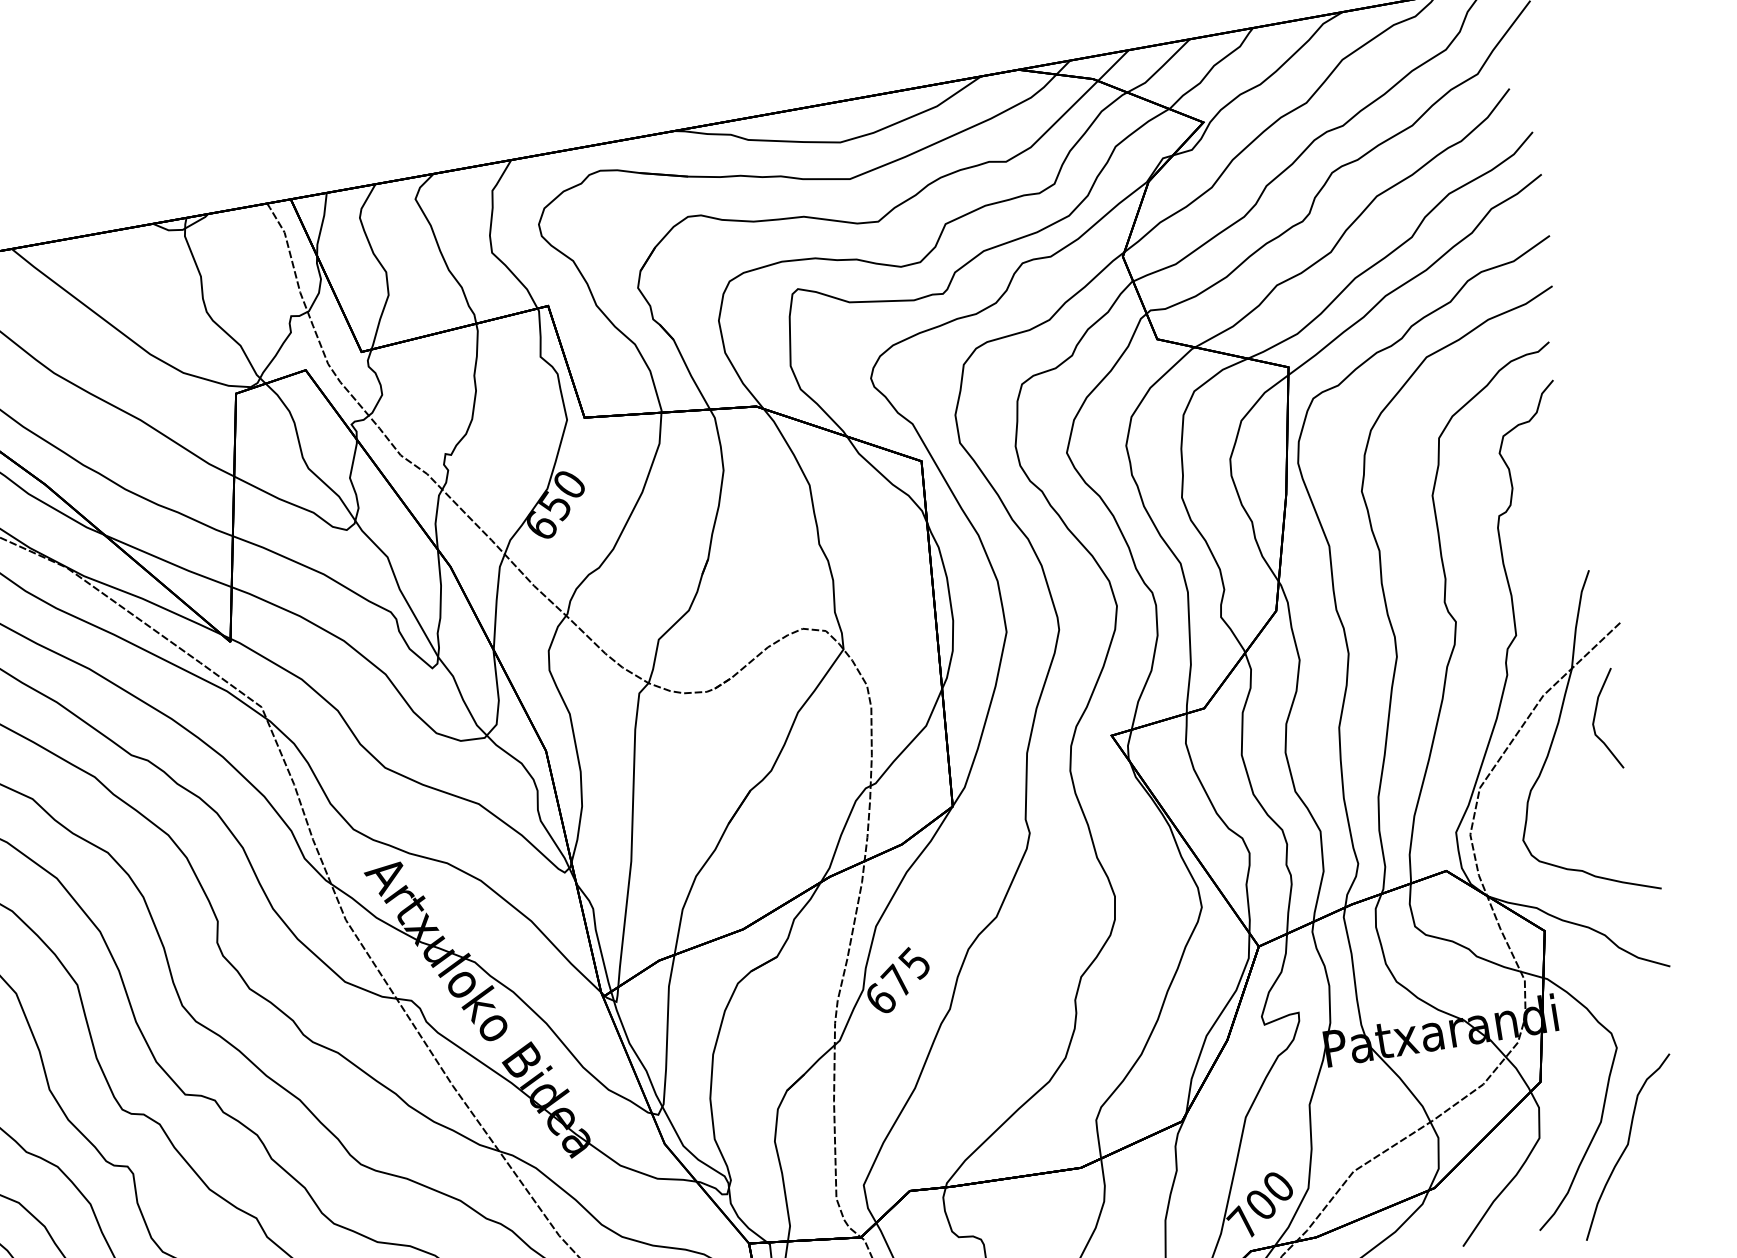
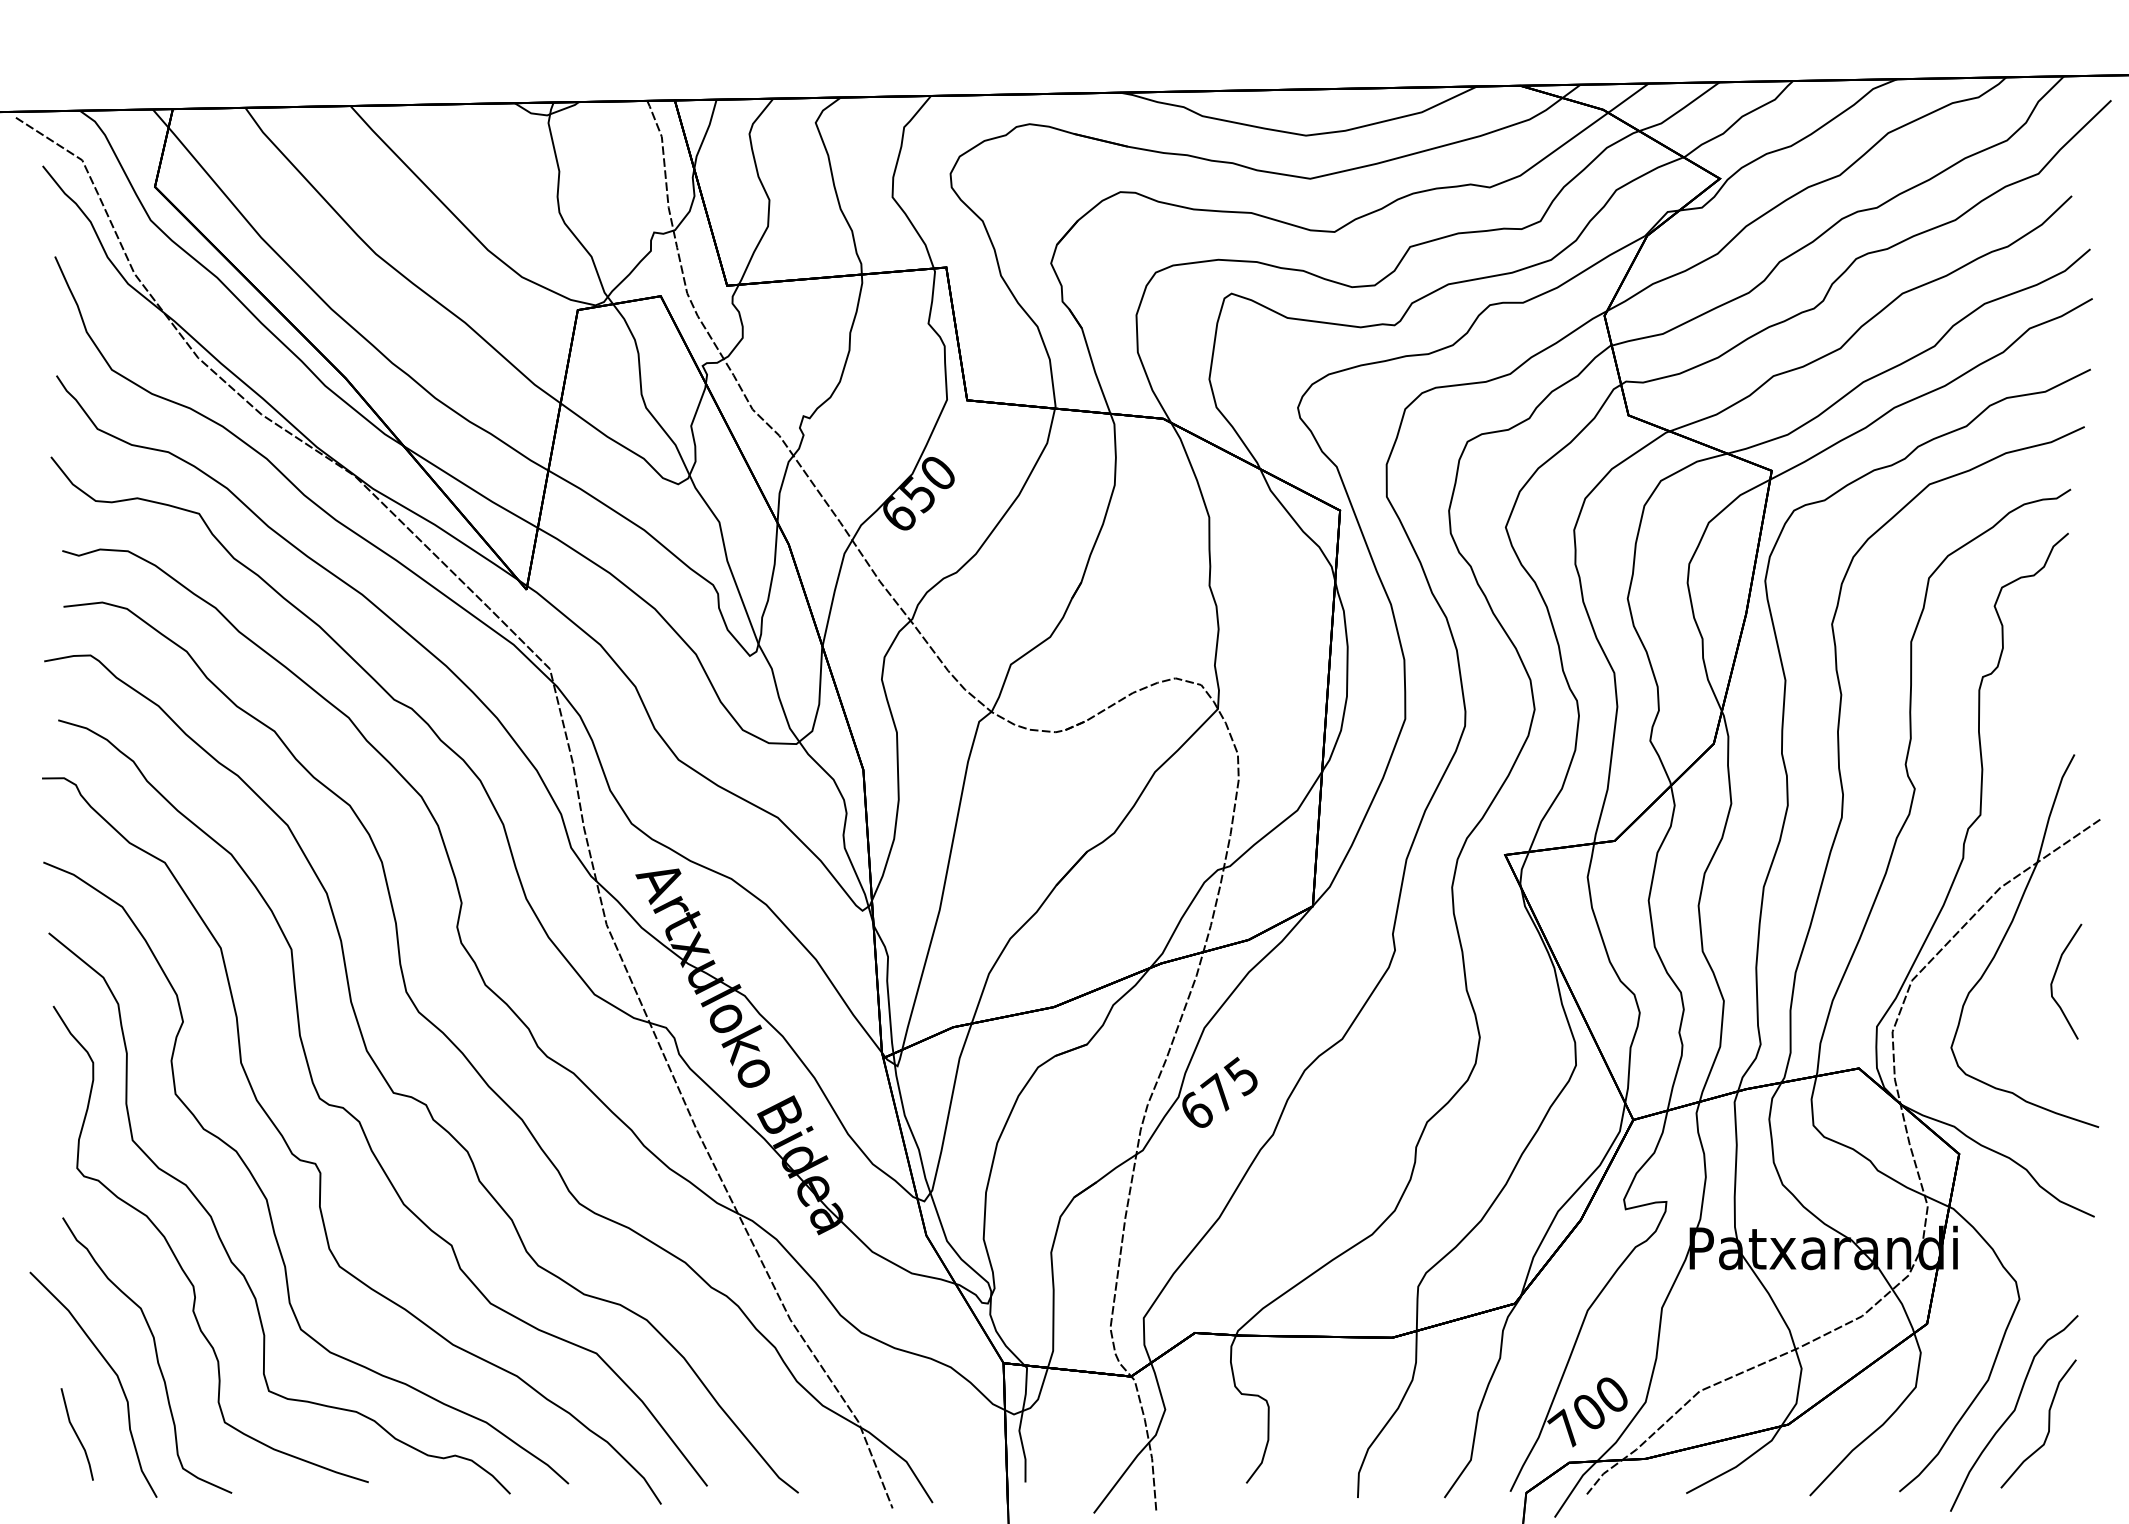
curve: (1595, 718) -> (2054, 978), moved
curve: (1659, 1151) -> (2048, 1423), added

